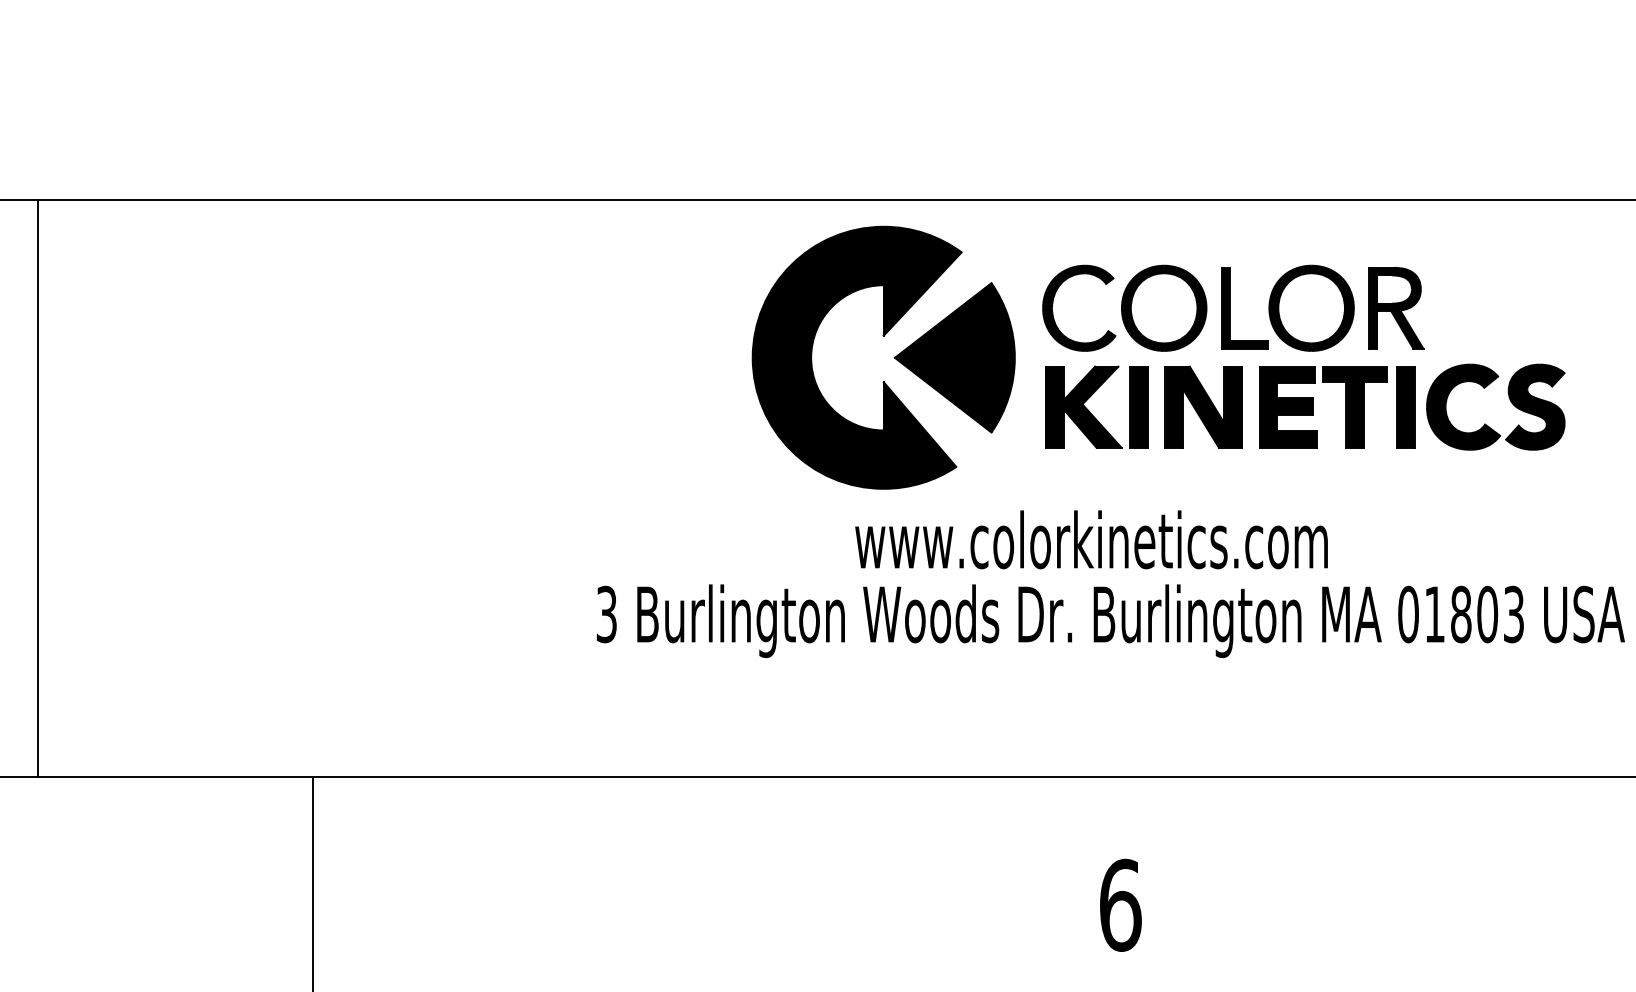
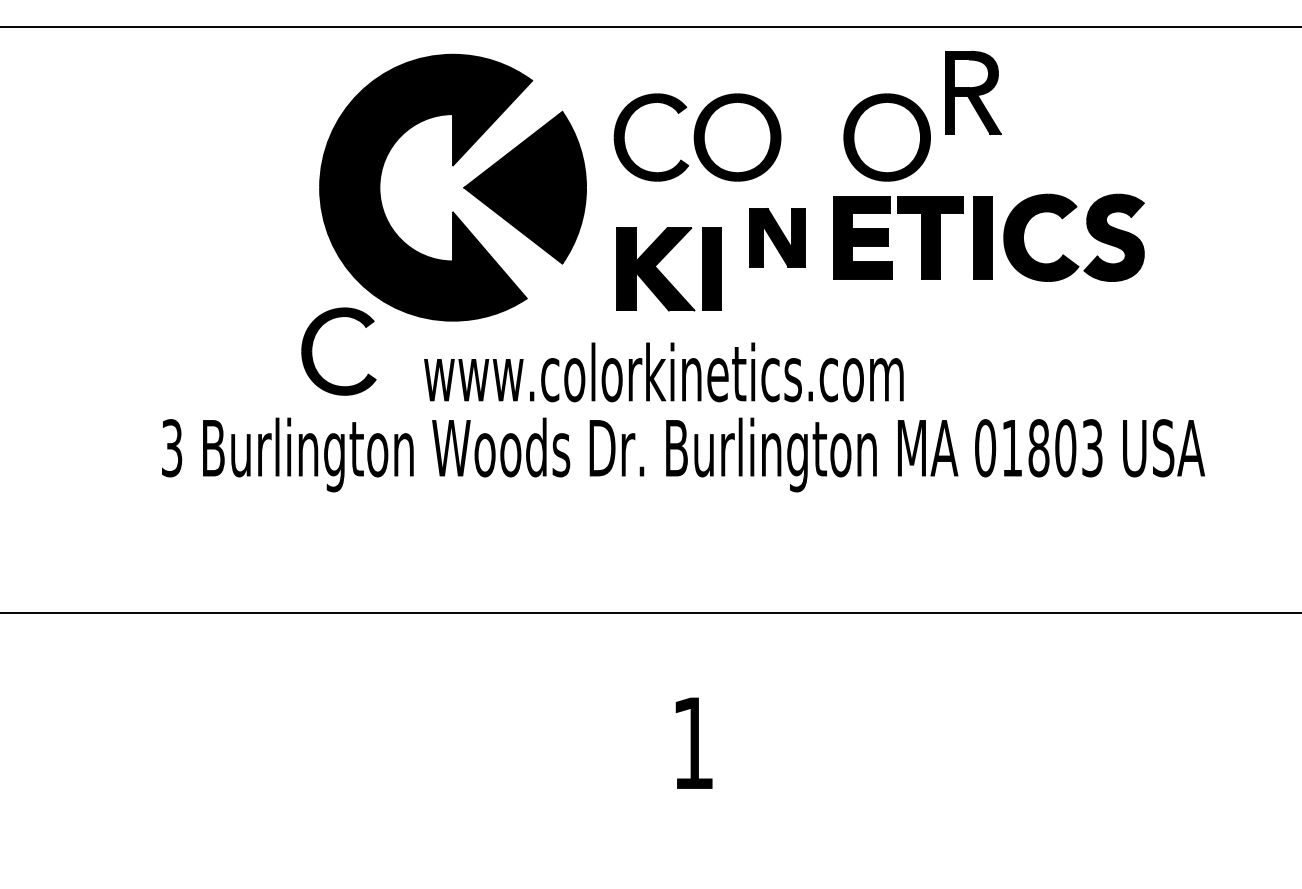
part: (1230, 308) -> (804, 137), removed
part: (1396, 308) -> (973, 93), moved
part: (1203, 406) -> (777, 237), size x0.7
part: (1090, 411) -> (662, 273), moved
part: (745, 515) -> (312, 347), added
text: (1120, 904) -> (693, 742), 6 -> 1

